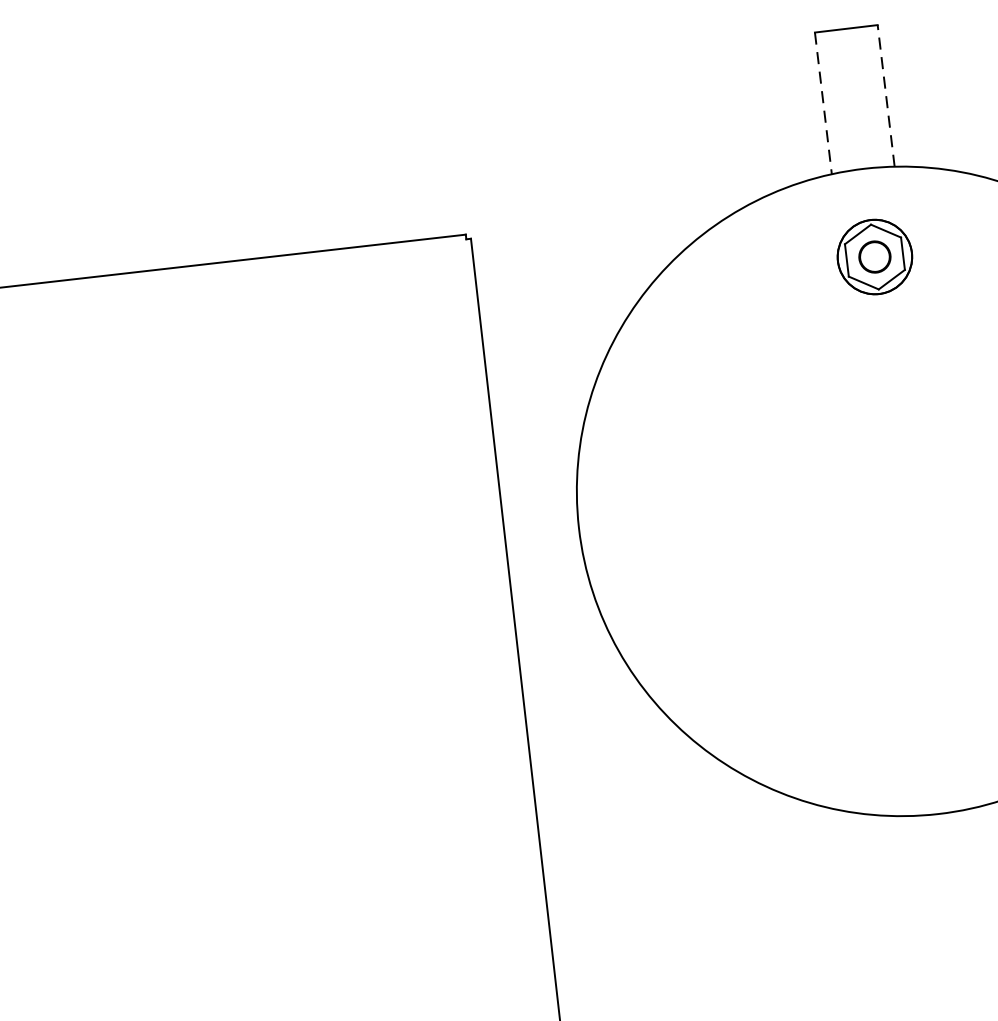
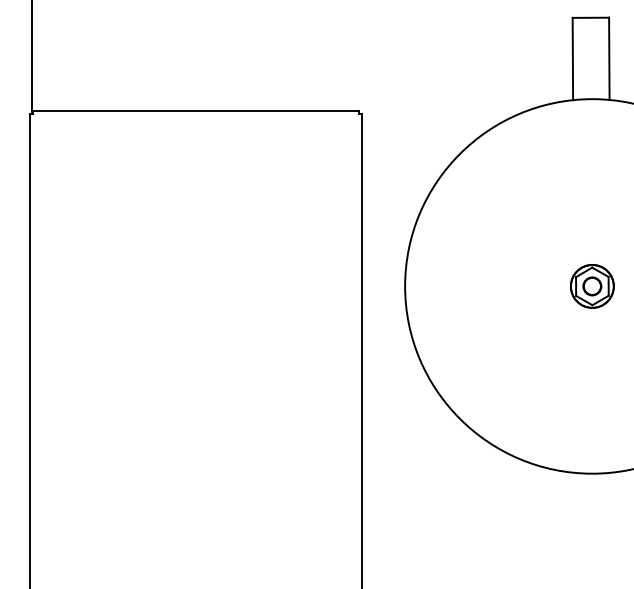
line: (886, 95) -> (609, 58), dashed -> solid
line: (822, 104) -> (572, 59), dashed -> solid
part: (875, 257) -> (592, 286), moved

